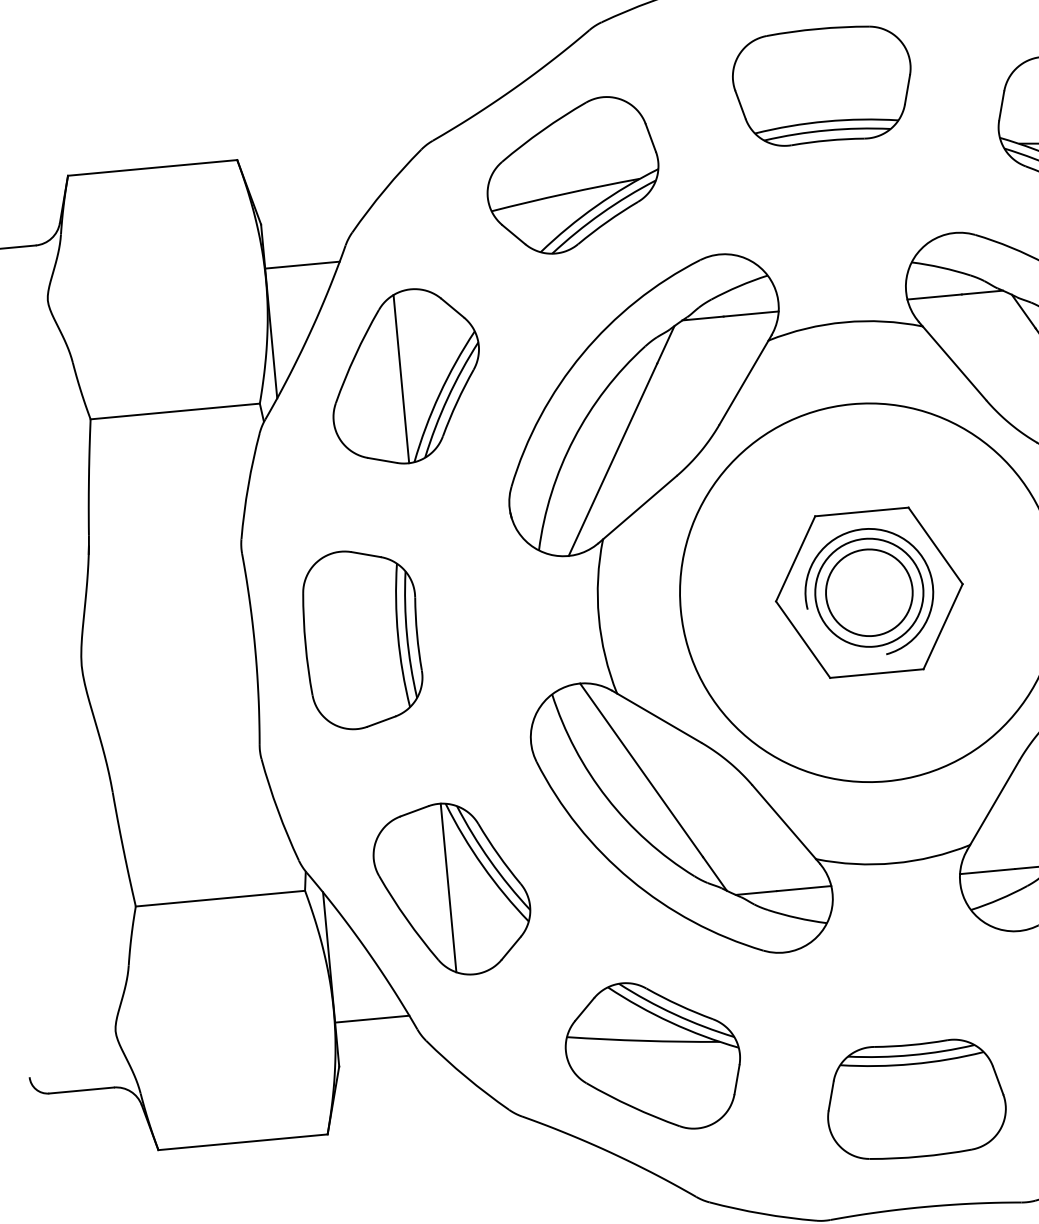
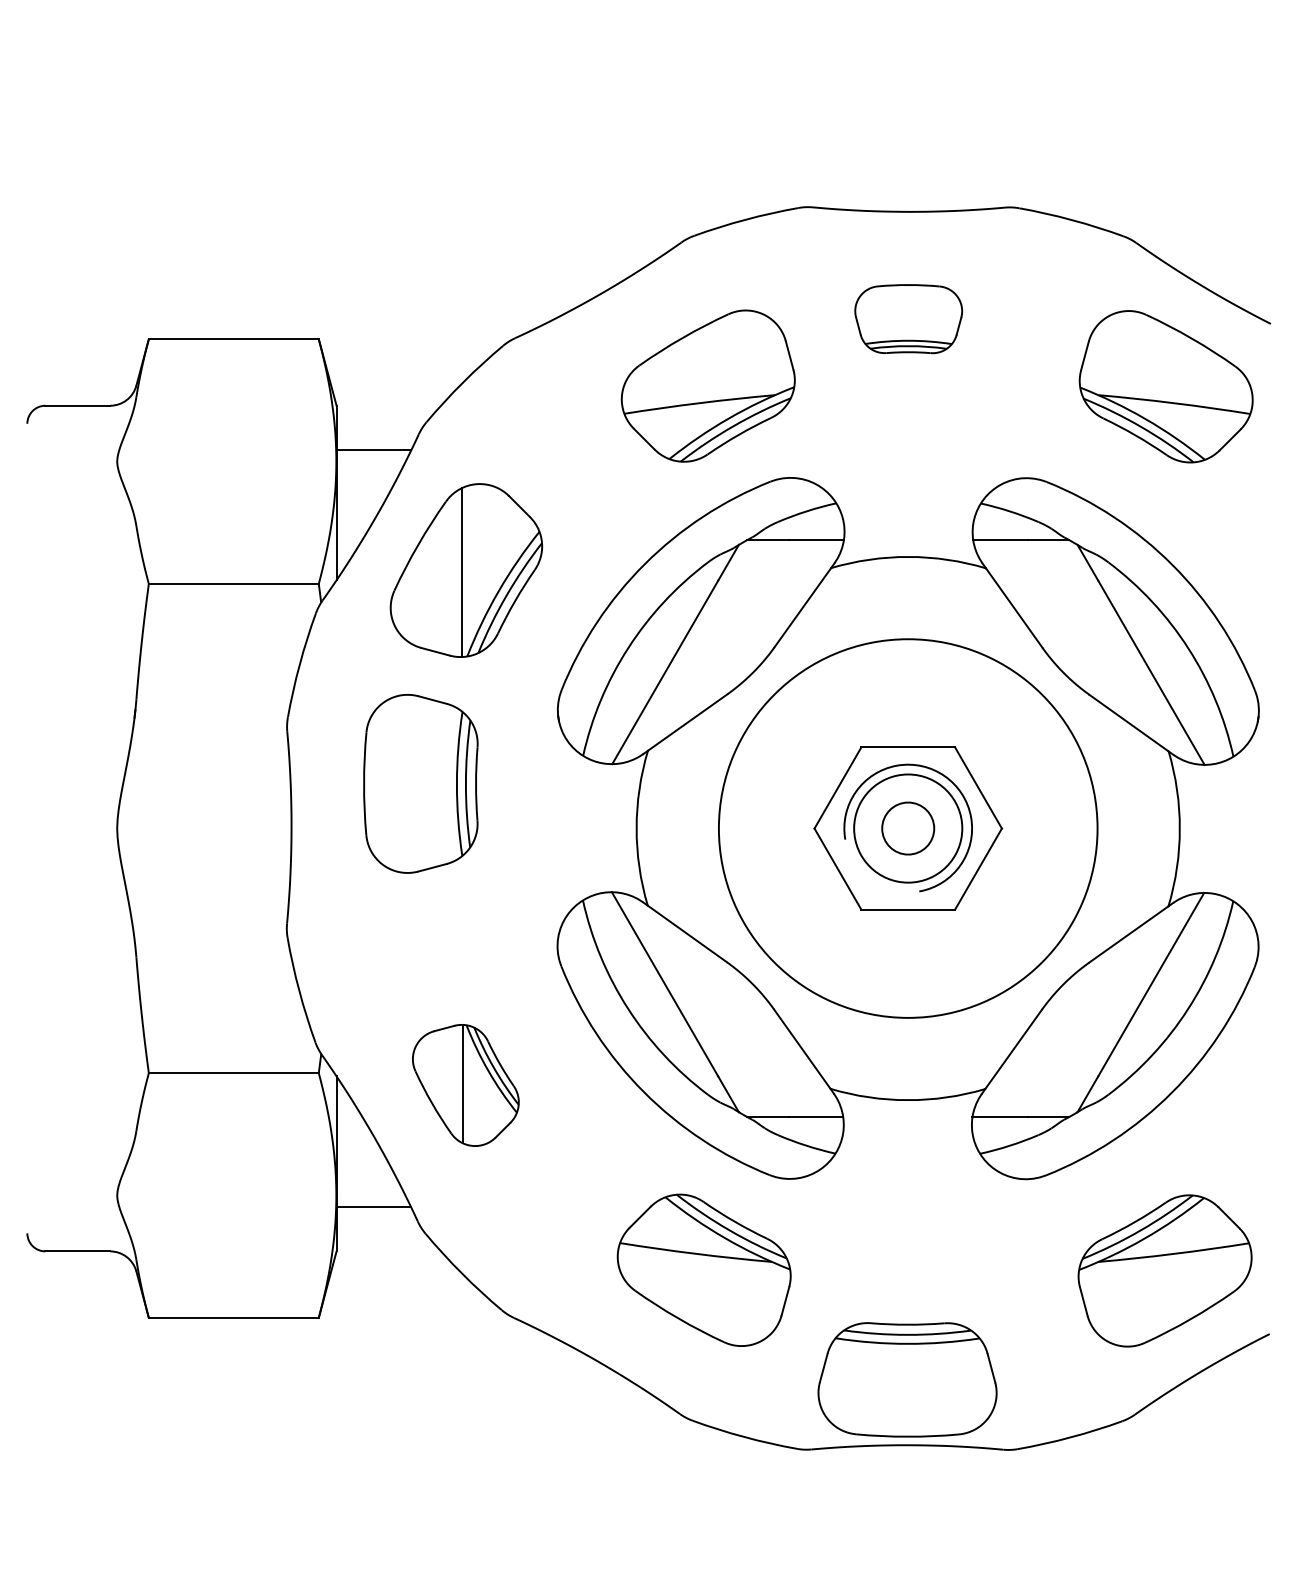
part: (822, 84) -> (908, 318), size x0.6
part: (571, 175) -> (707, 385), moved
circle: (868, 592) -> (907, 828), size x0.6
part: (361, 638) -> (420, 783), moved
part: (452, 889) -> (465, 1085), size x0.7
part: (652, 1055) -> (703, 1269), moved
part: (915, 1099) -> (907, 1379), moved

